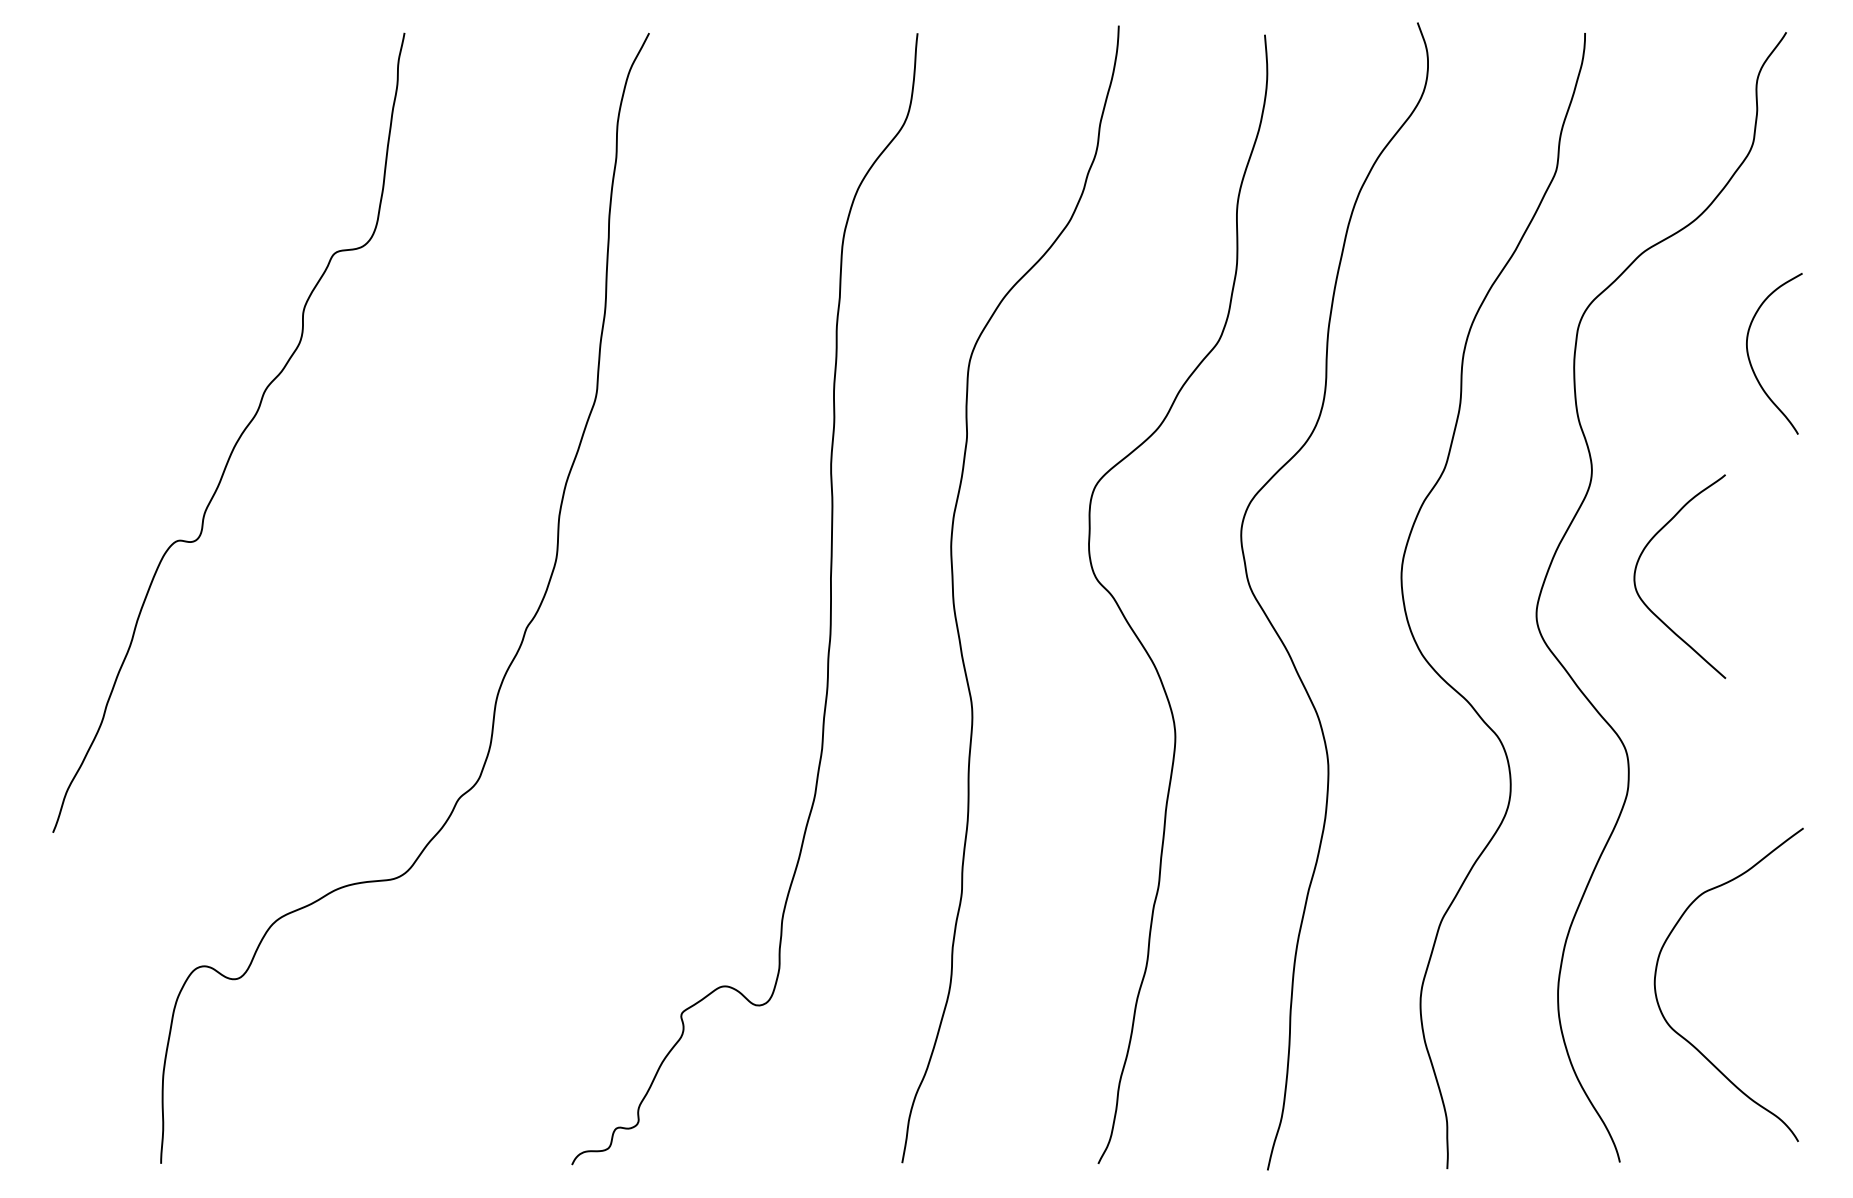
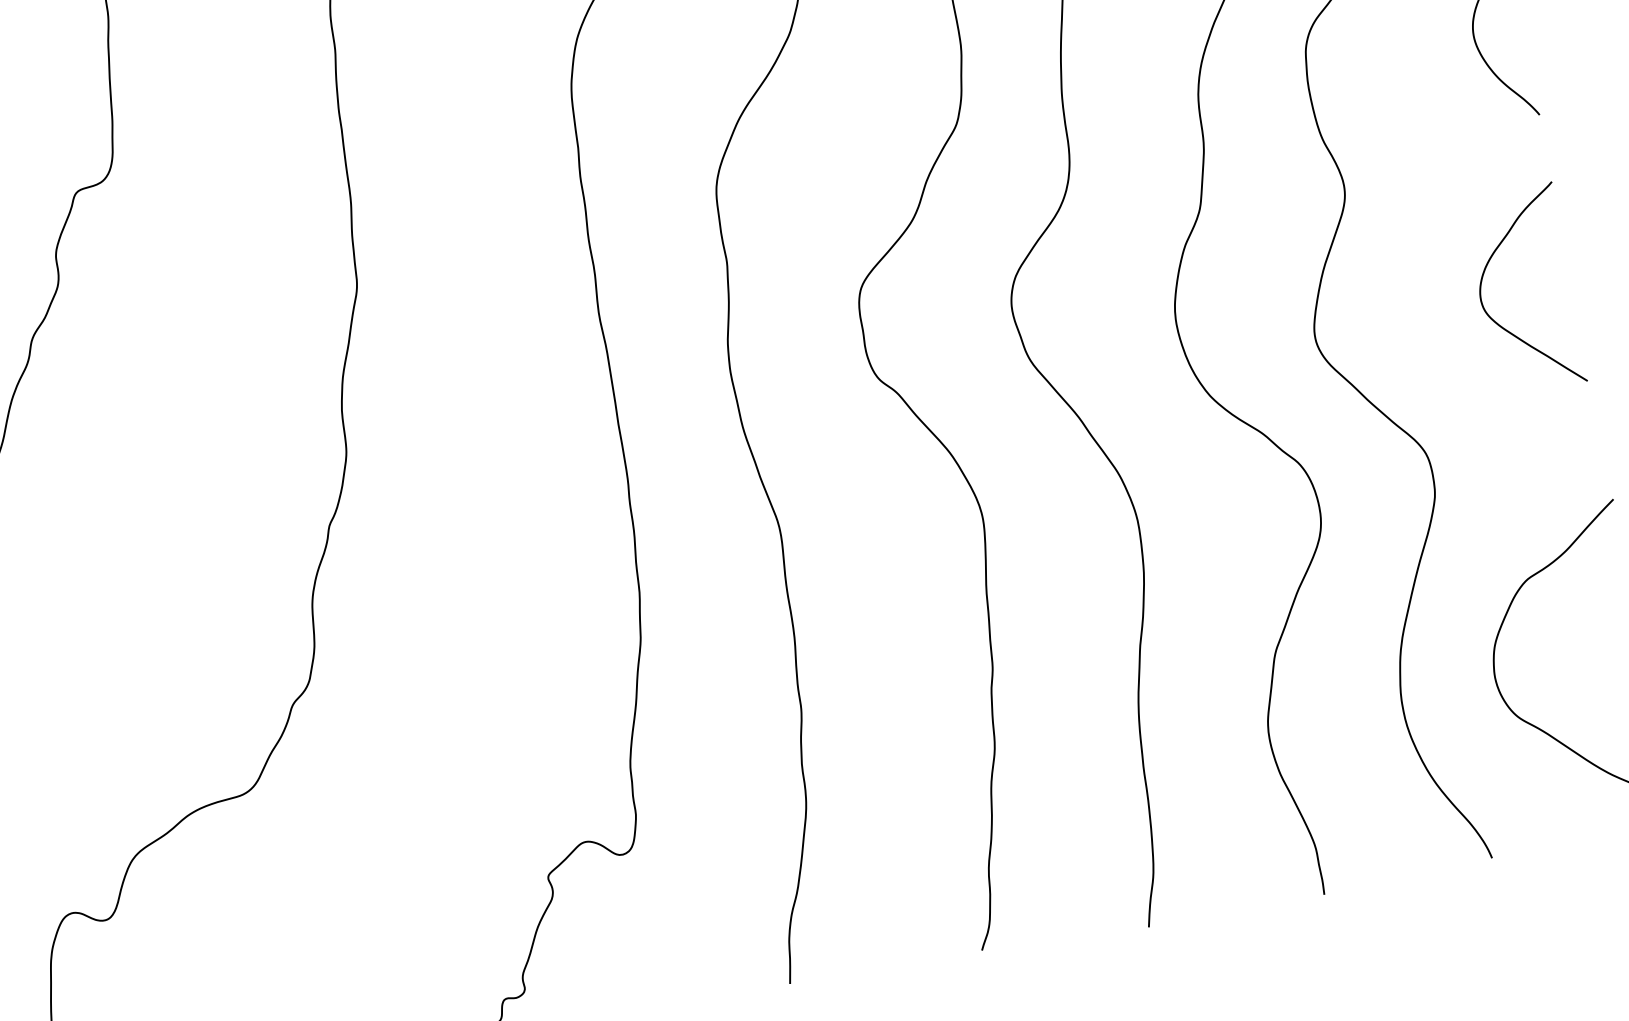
curve: (1640, 558) -> (1483, 278), moved

